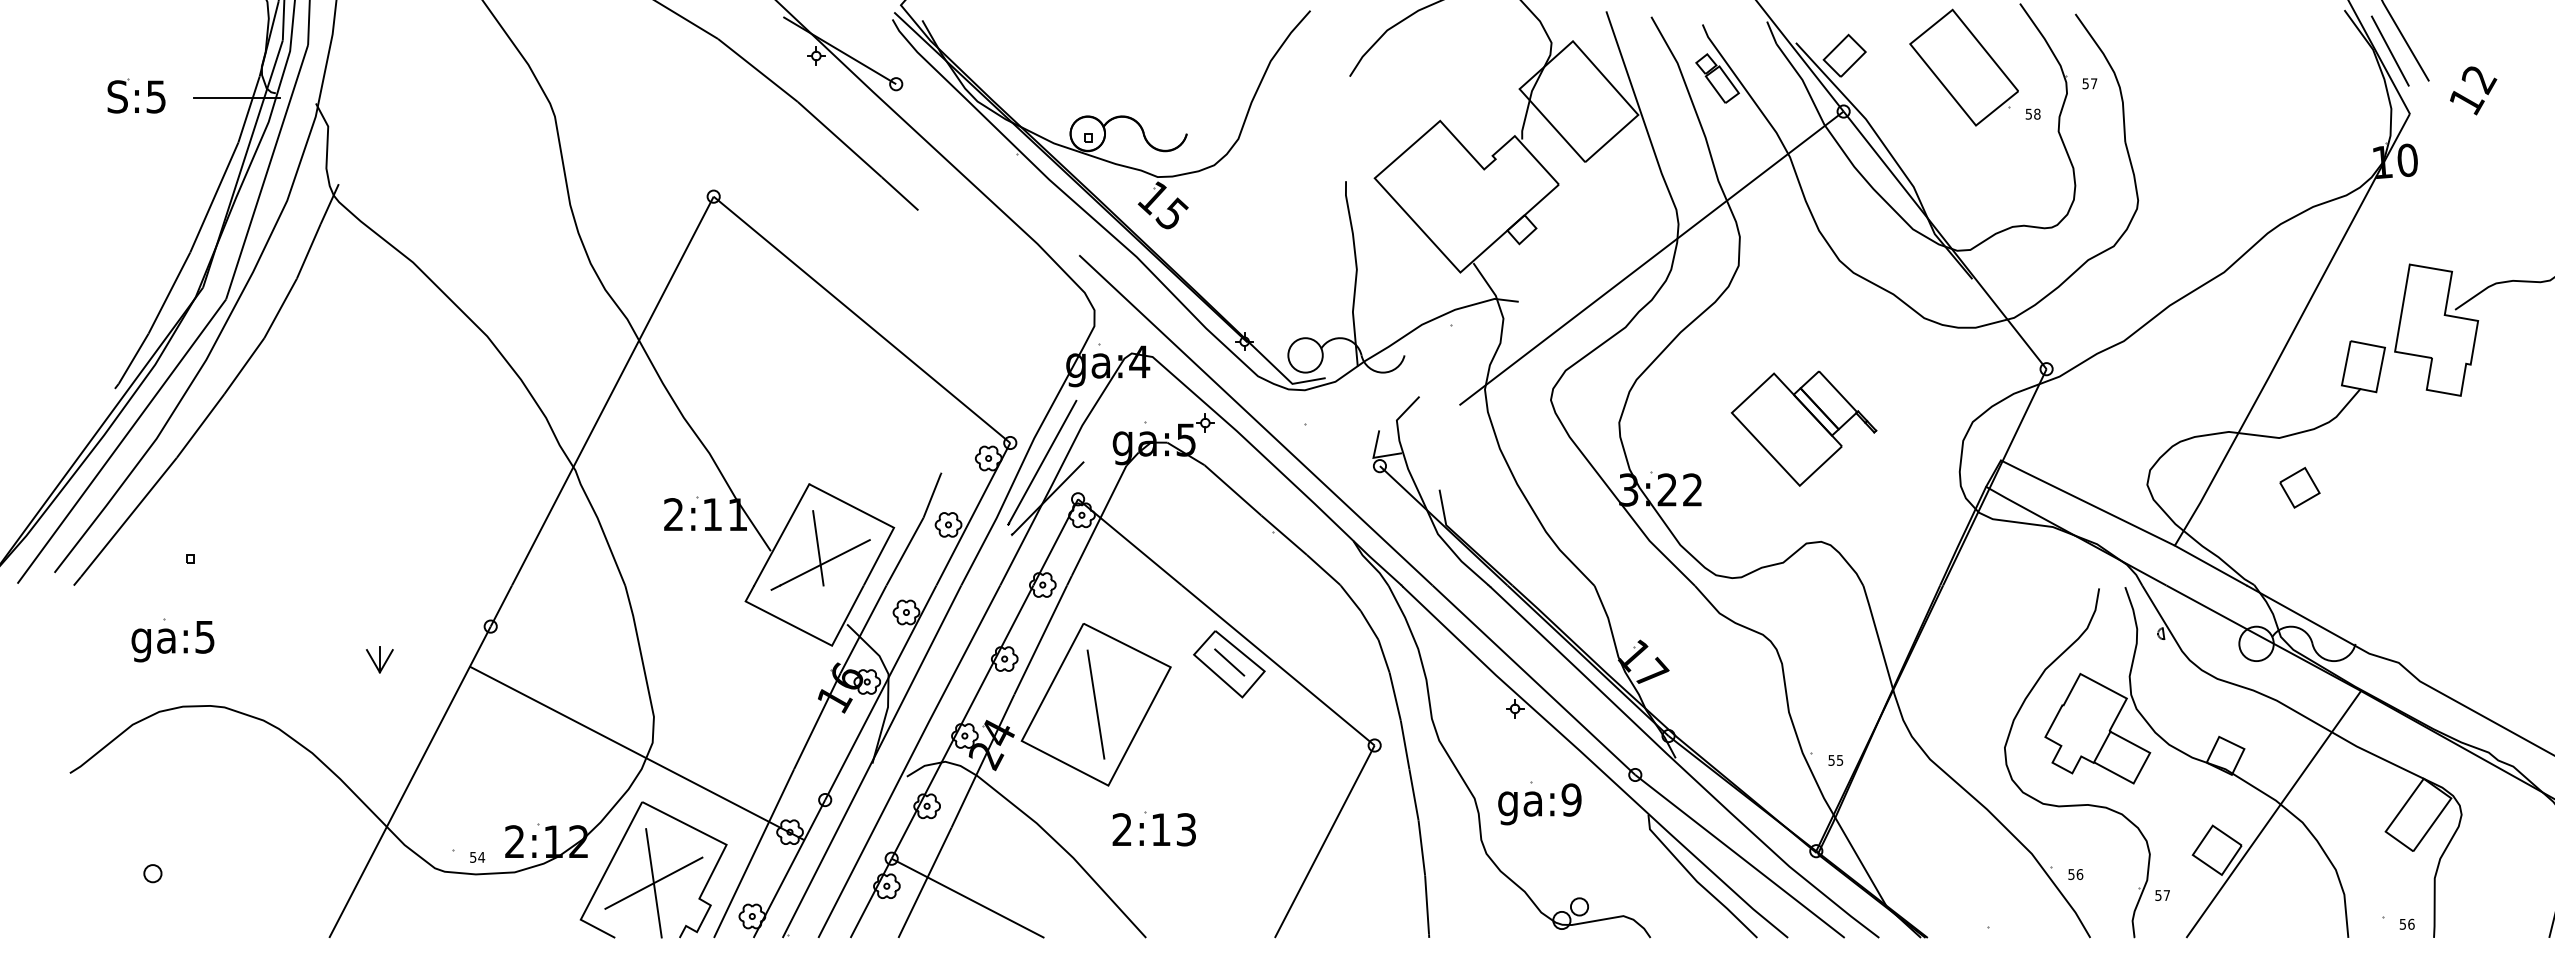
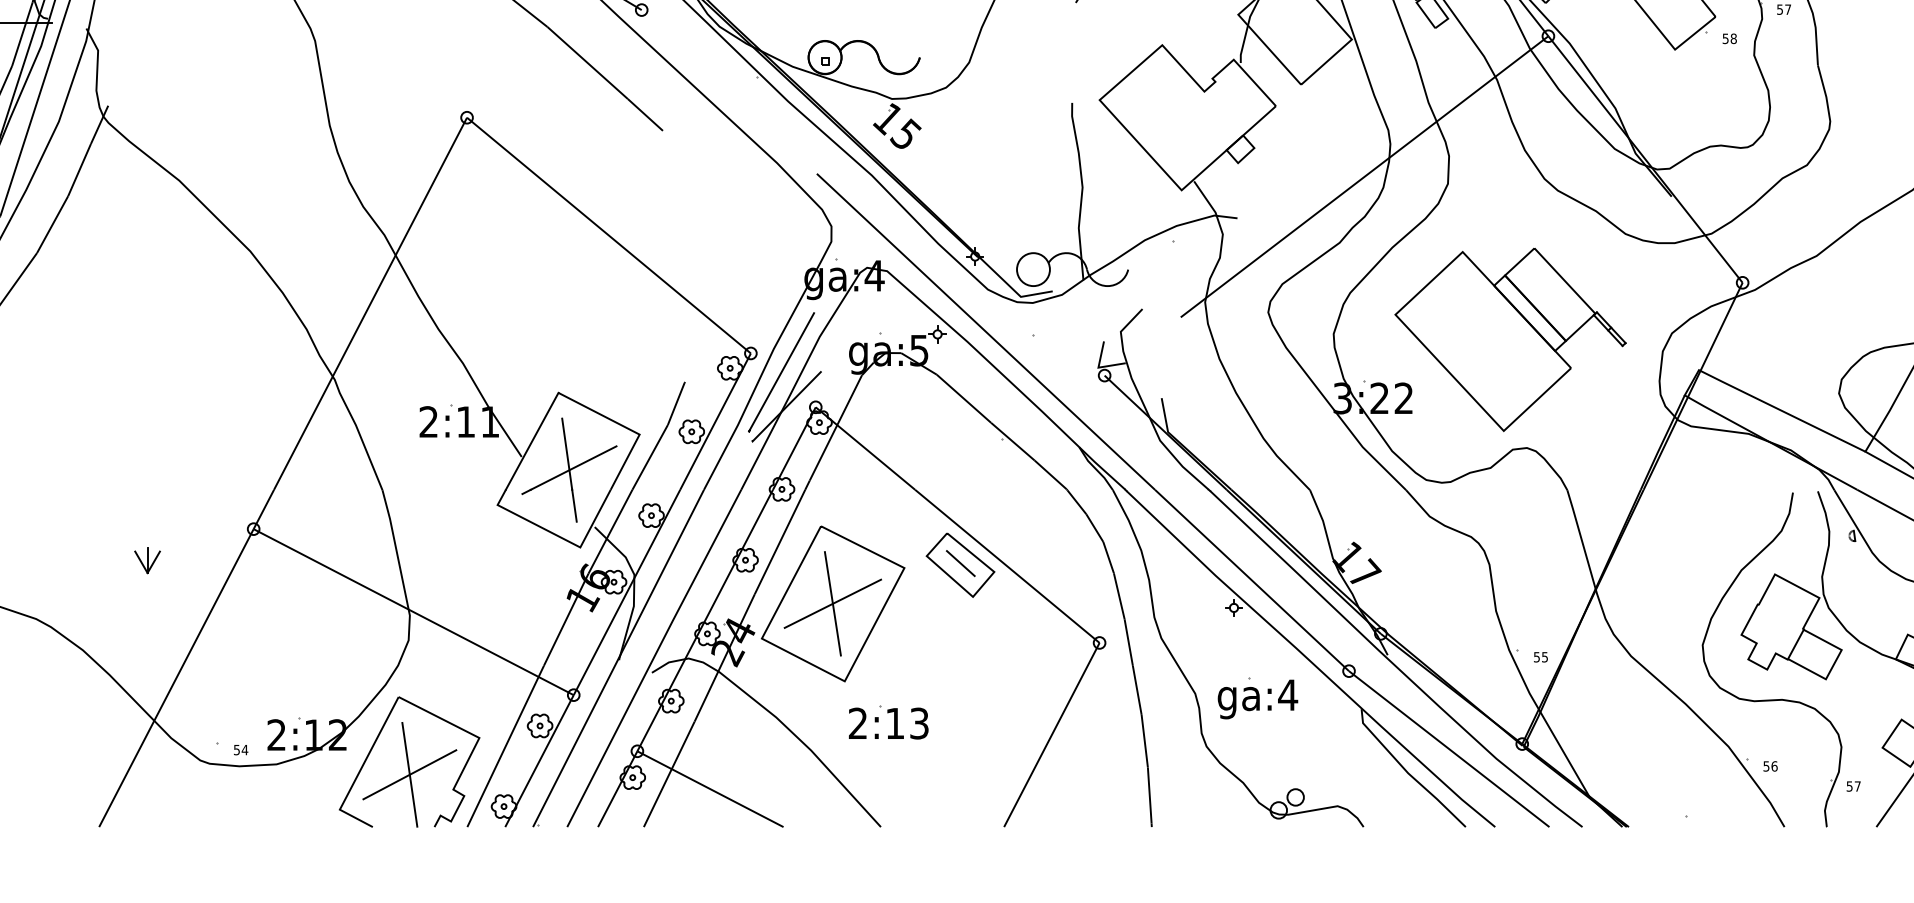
part: (1803, 428) -> (1509, 339), size x1.67
line: (825, 601) -> (574, 505), added
line: (1095, 704) -> (832, 603), added
line: (636, 753) -> (413, 612), moved
text: (1571, 799) -> (1287, 694), ga:9 -> ga:4

